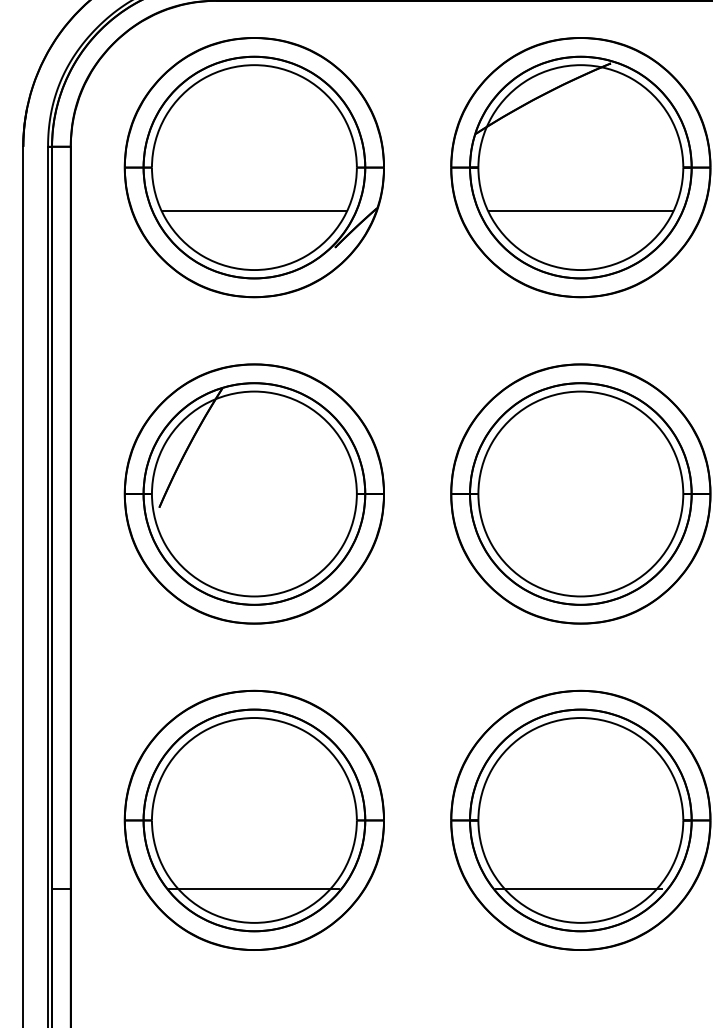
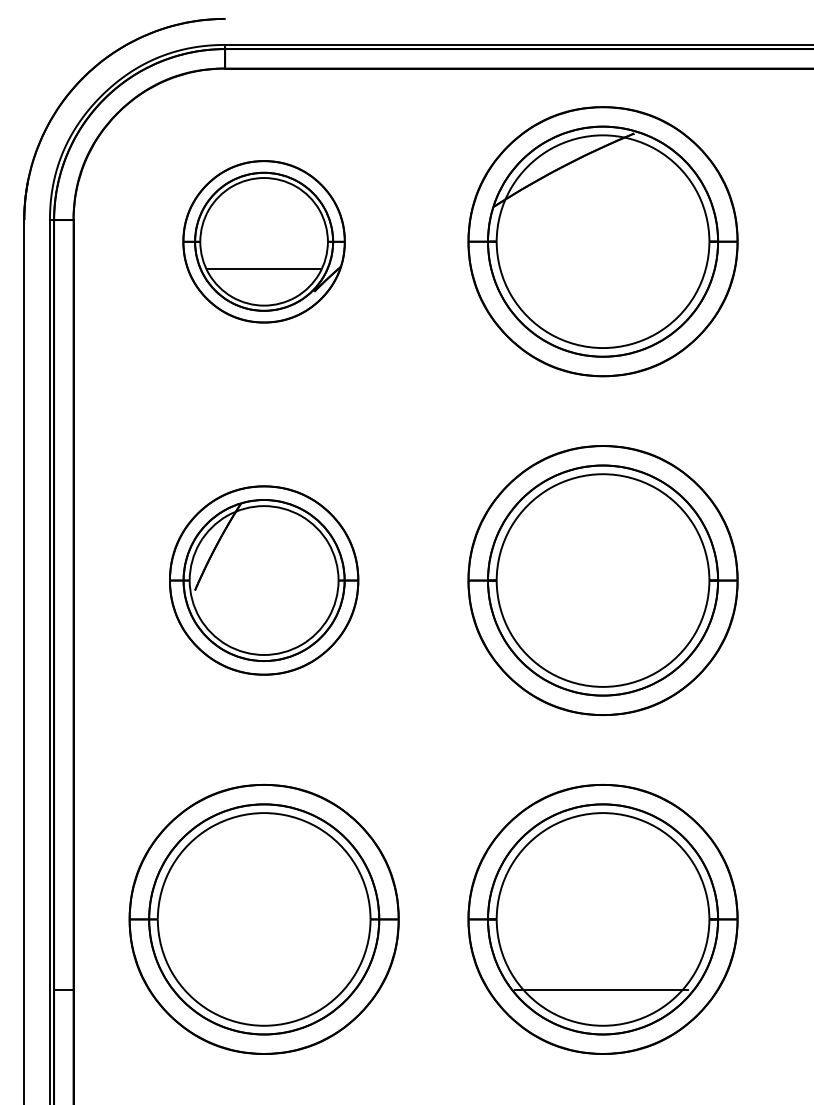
part: (253, 167) -> (263, 241), size x0.6
line: (580, 210) -> (602, 286), removed
part: (253, 493) -> (263, 580), size x0.7
line: (253, 888) -> (263, 990), removed

